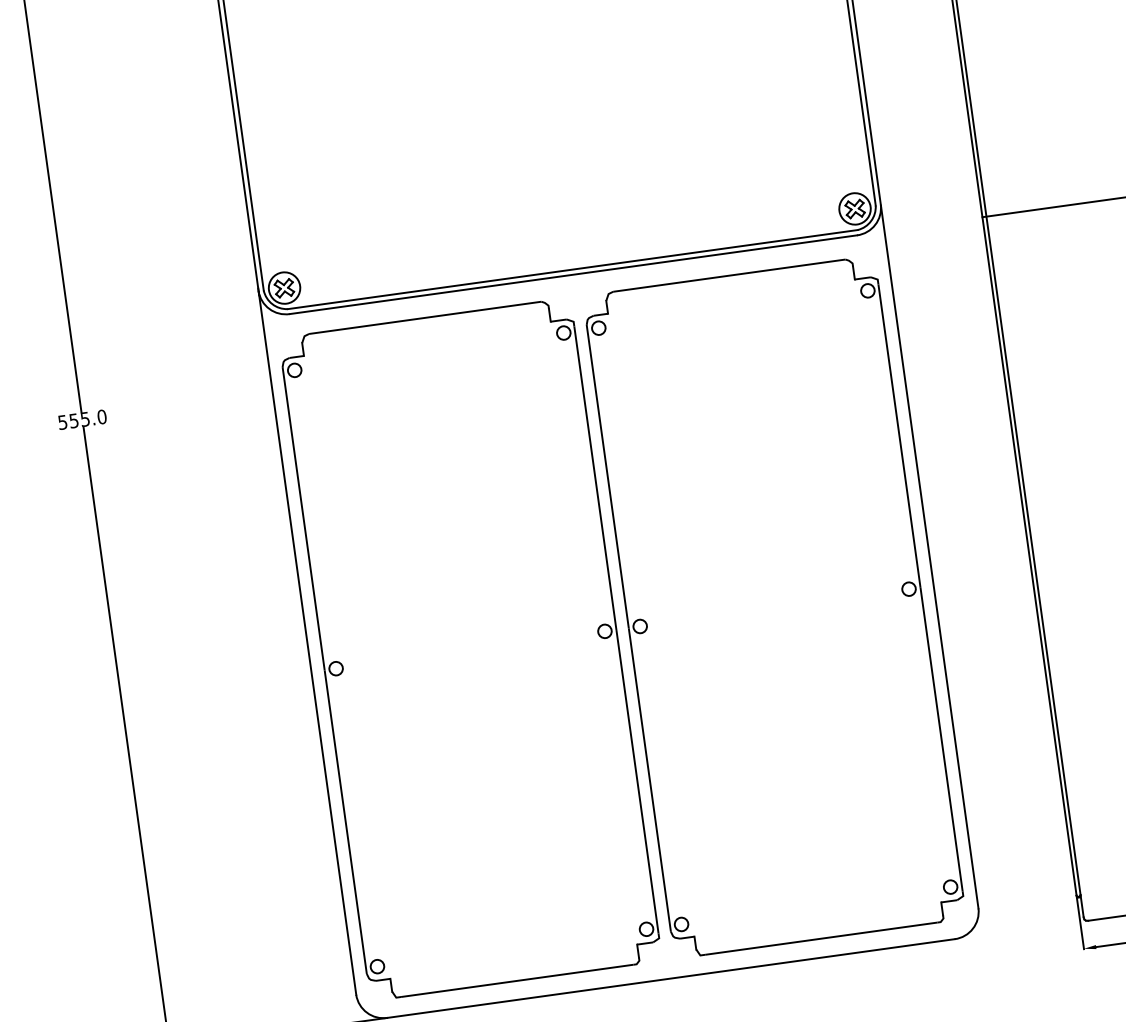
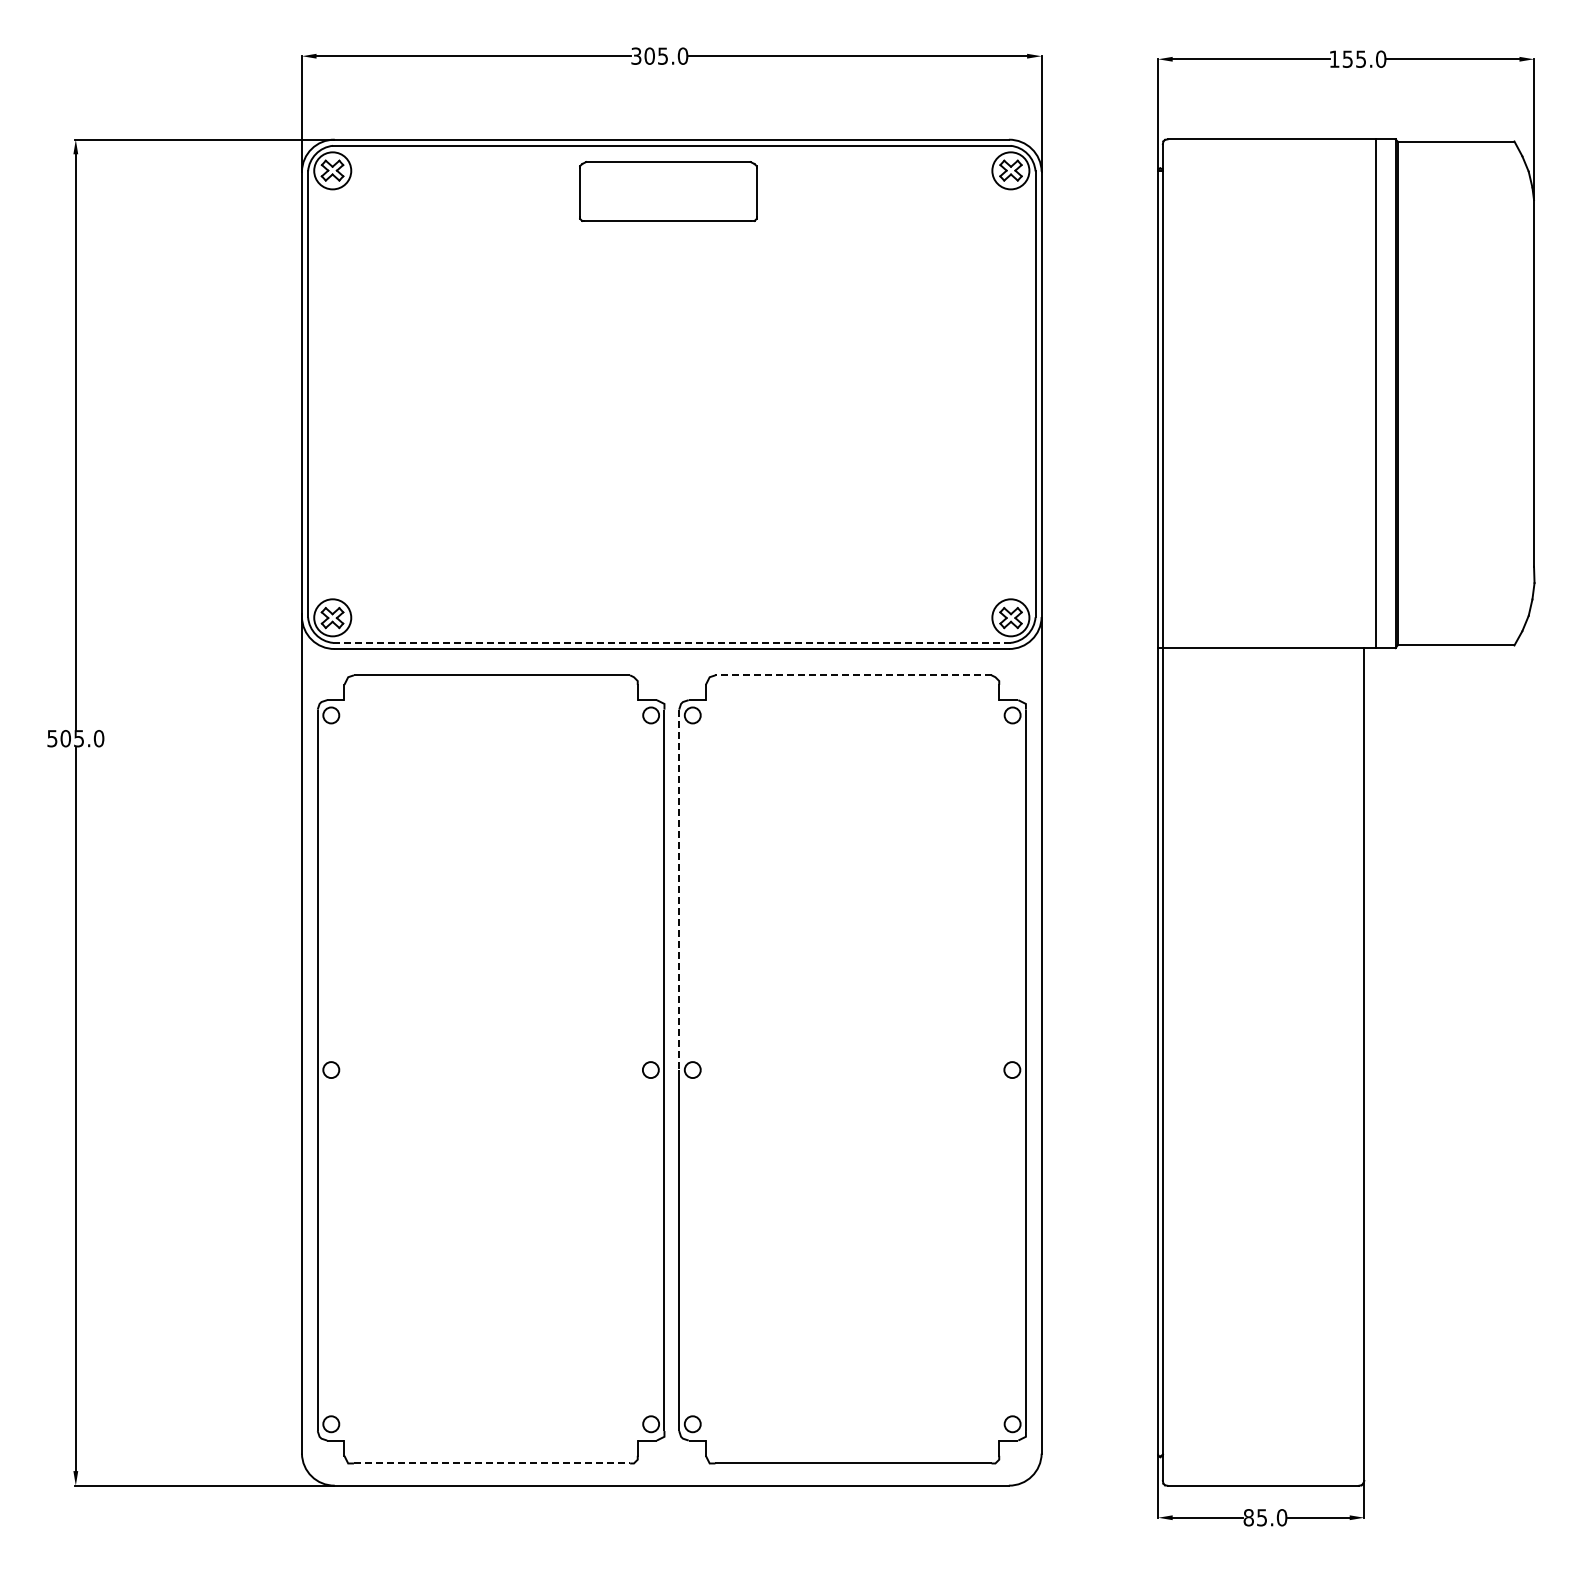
line: (572, 269) -> (671, 642), solid -> dashed
line: (729, 275) -> (853, 675), solid -> dashed
text: (73, 420) -> (65, 738), 555.0 -> 505.0
line: (608, 476) -> (679, 890), solid -> dashed
line: (517, 980) -> (492, 1463), solid -> dashed

